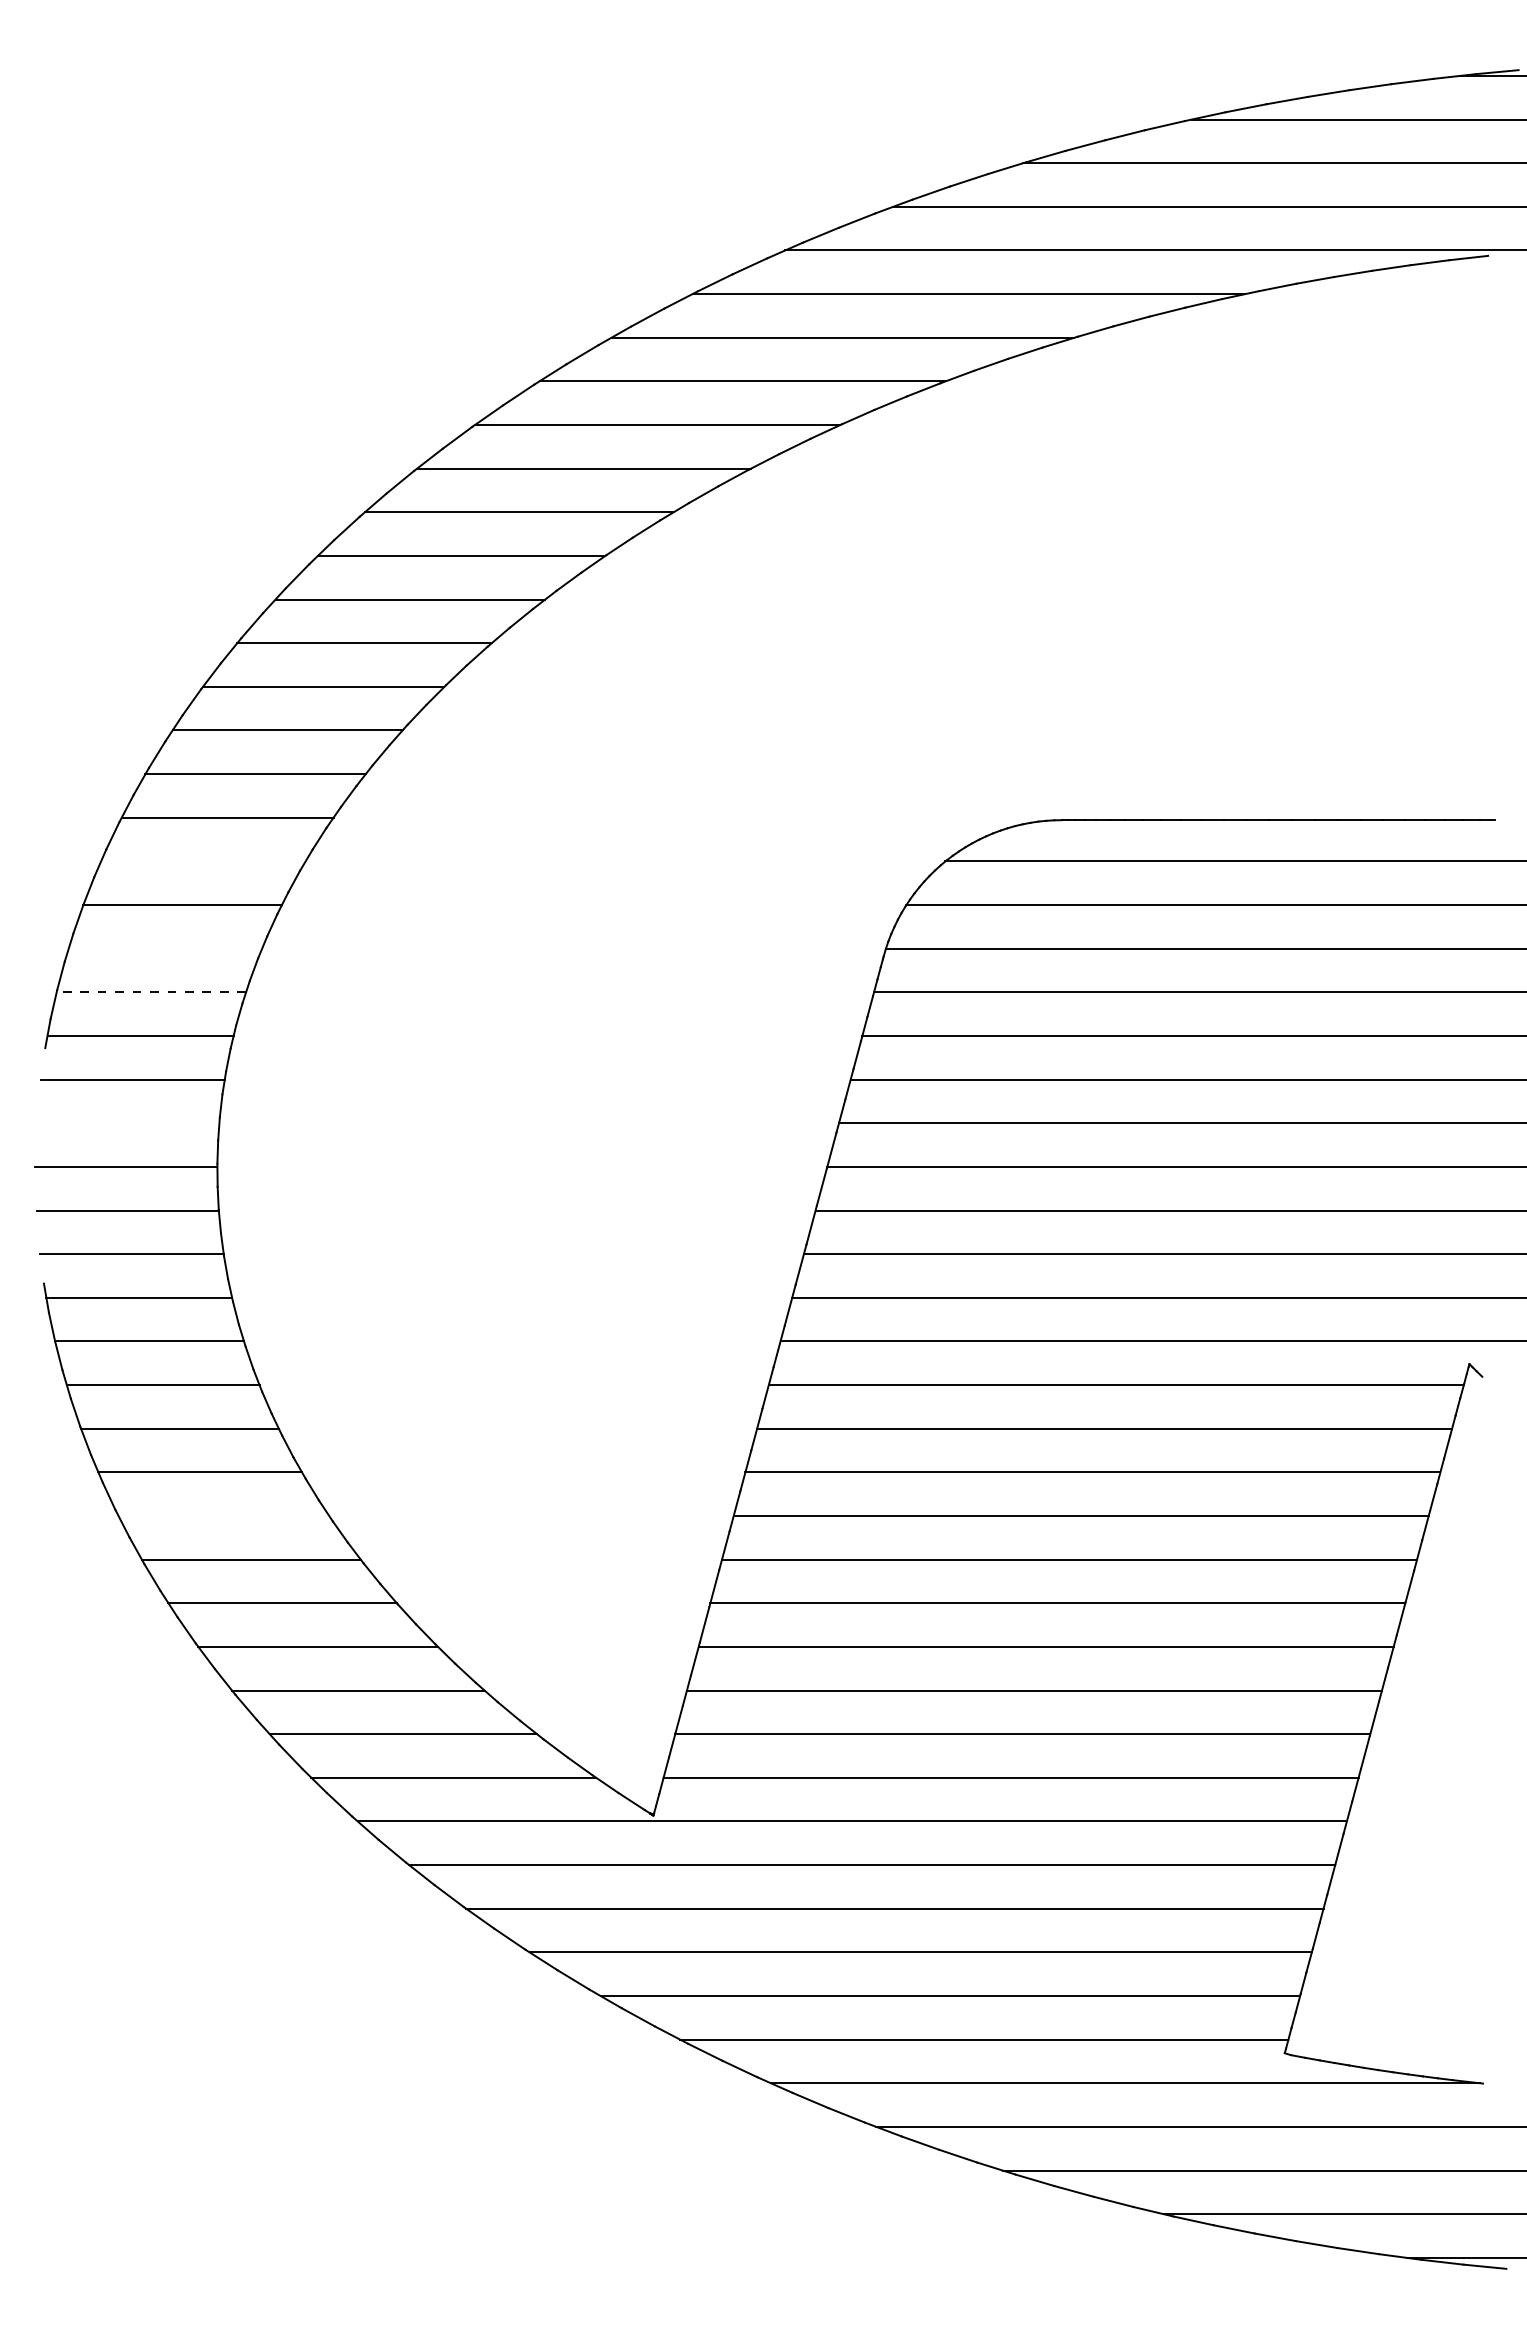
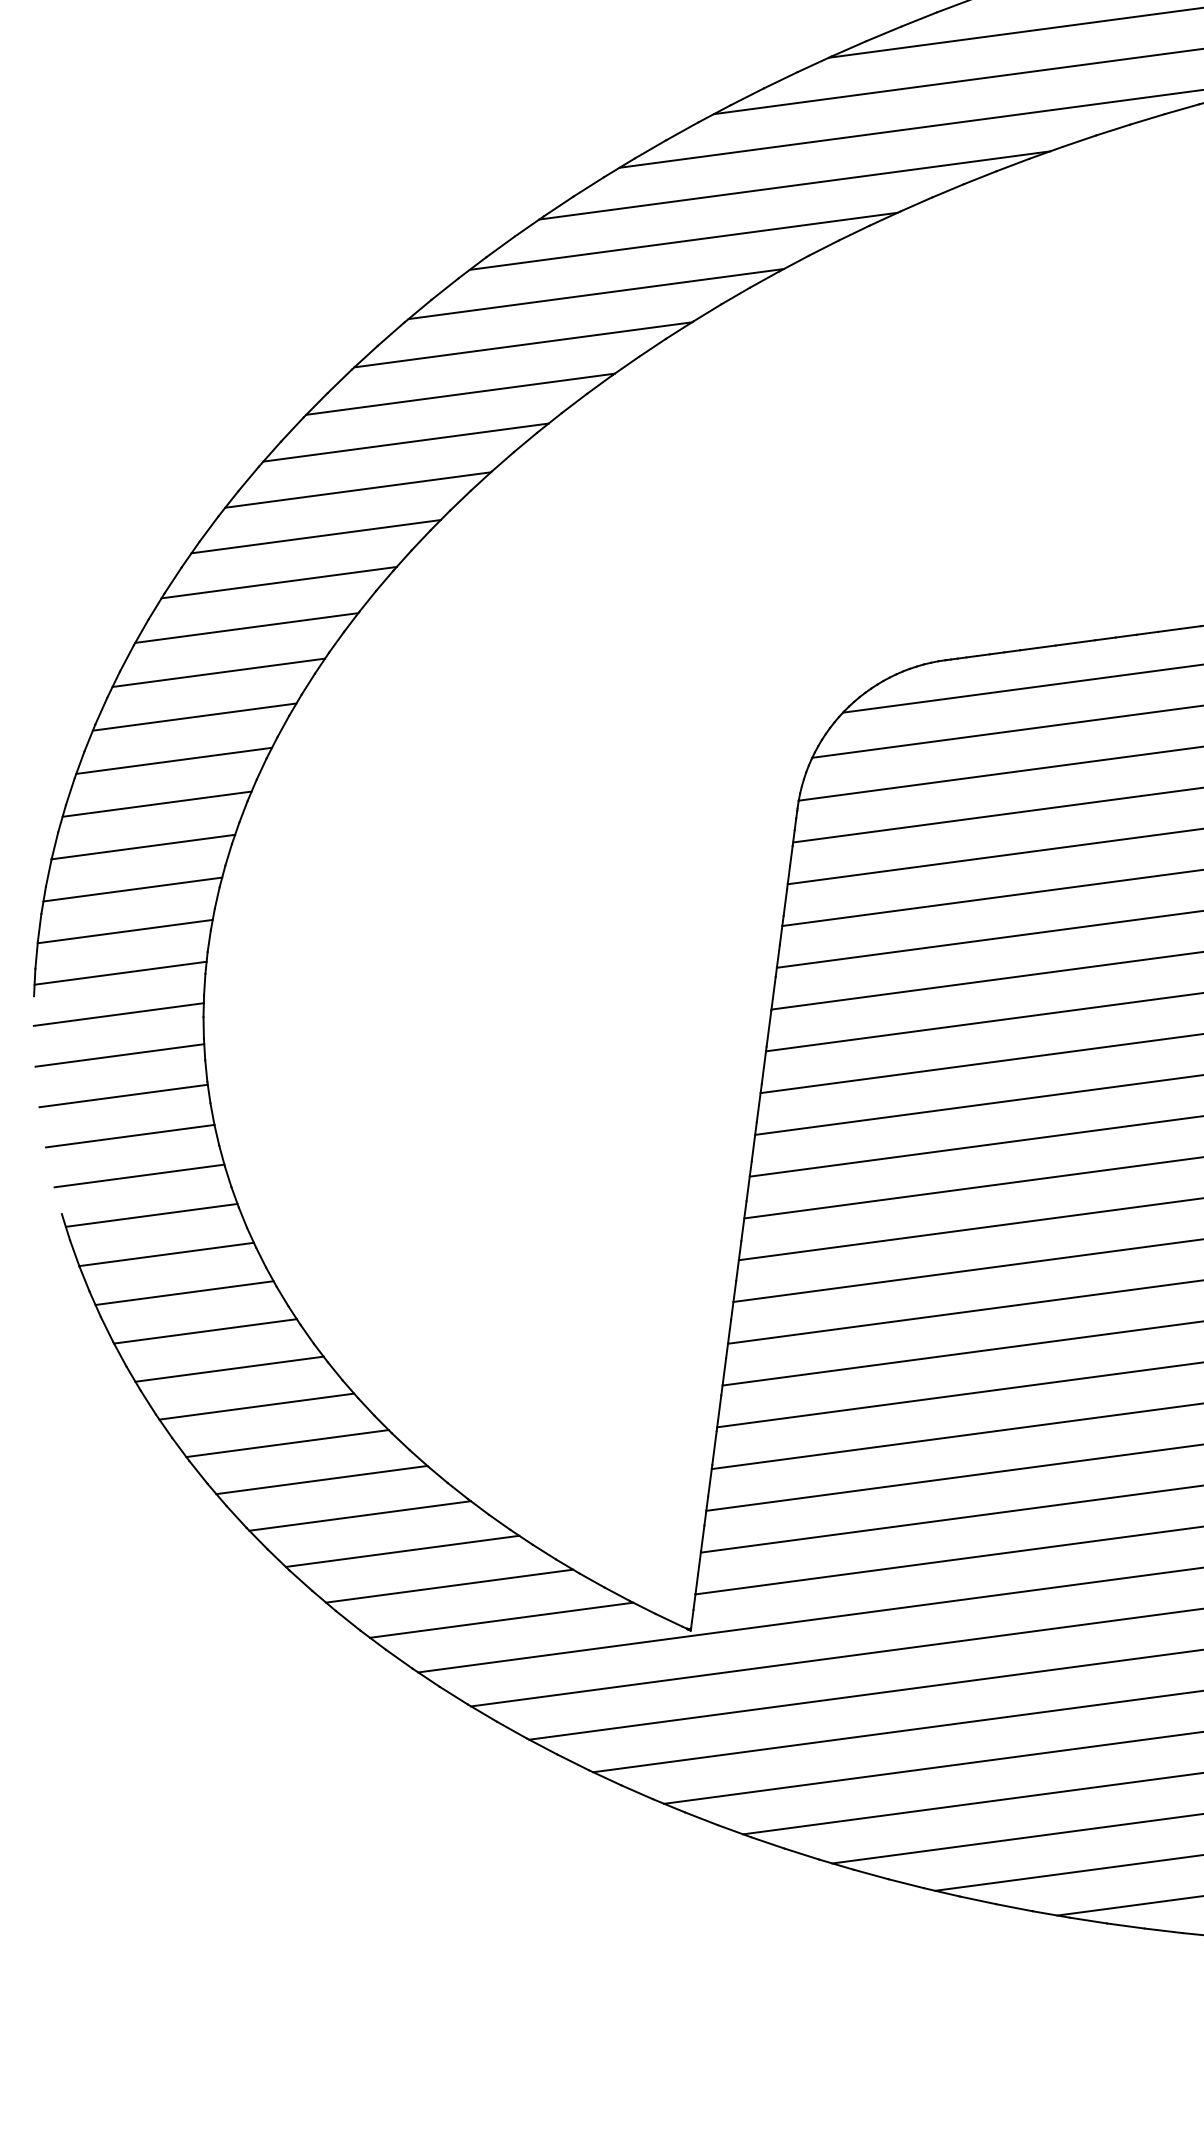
line: (203, 861) -> (157, 804), added
line: (165, 948) -> (132, 889), added
line: (151, 992) -> (125, 931), dashed -> solid
line: (127, 1123) -> (119, 1055), added
line: (223, 1516) -> (256, 1407), added

